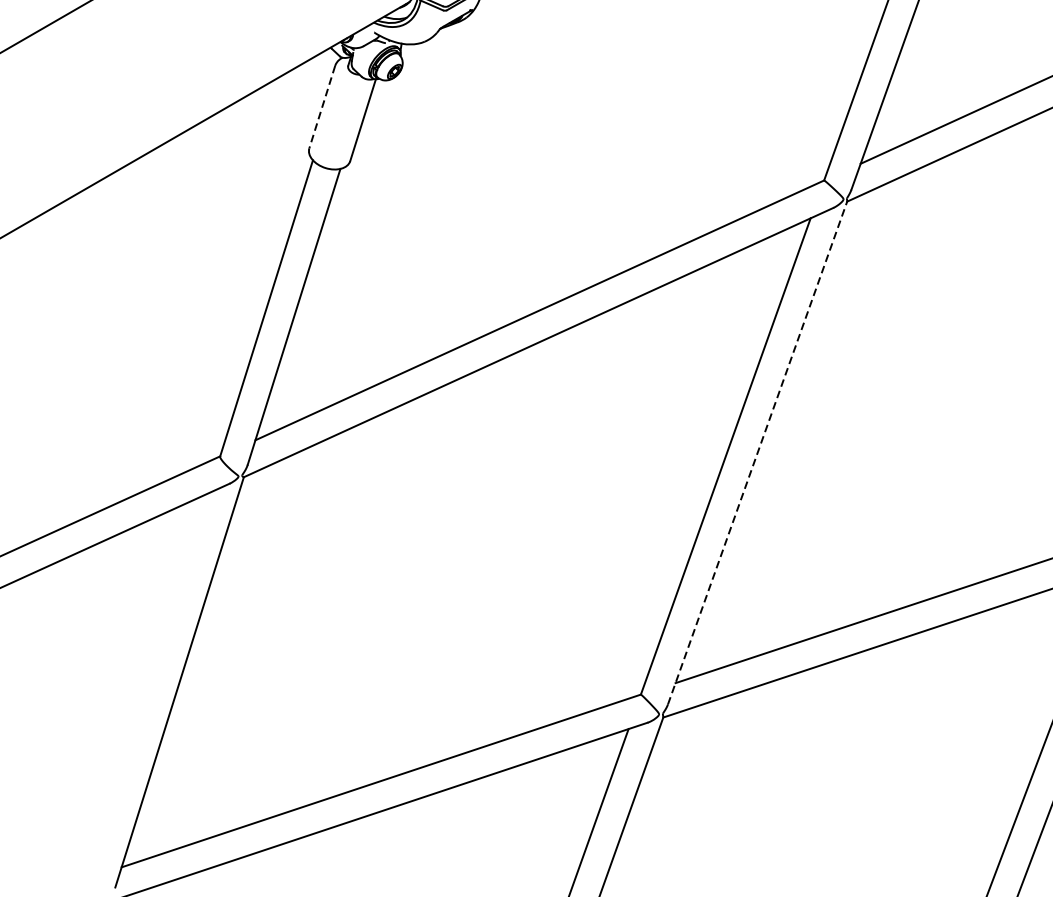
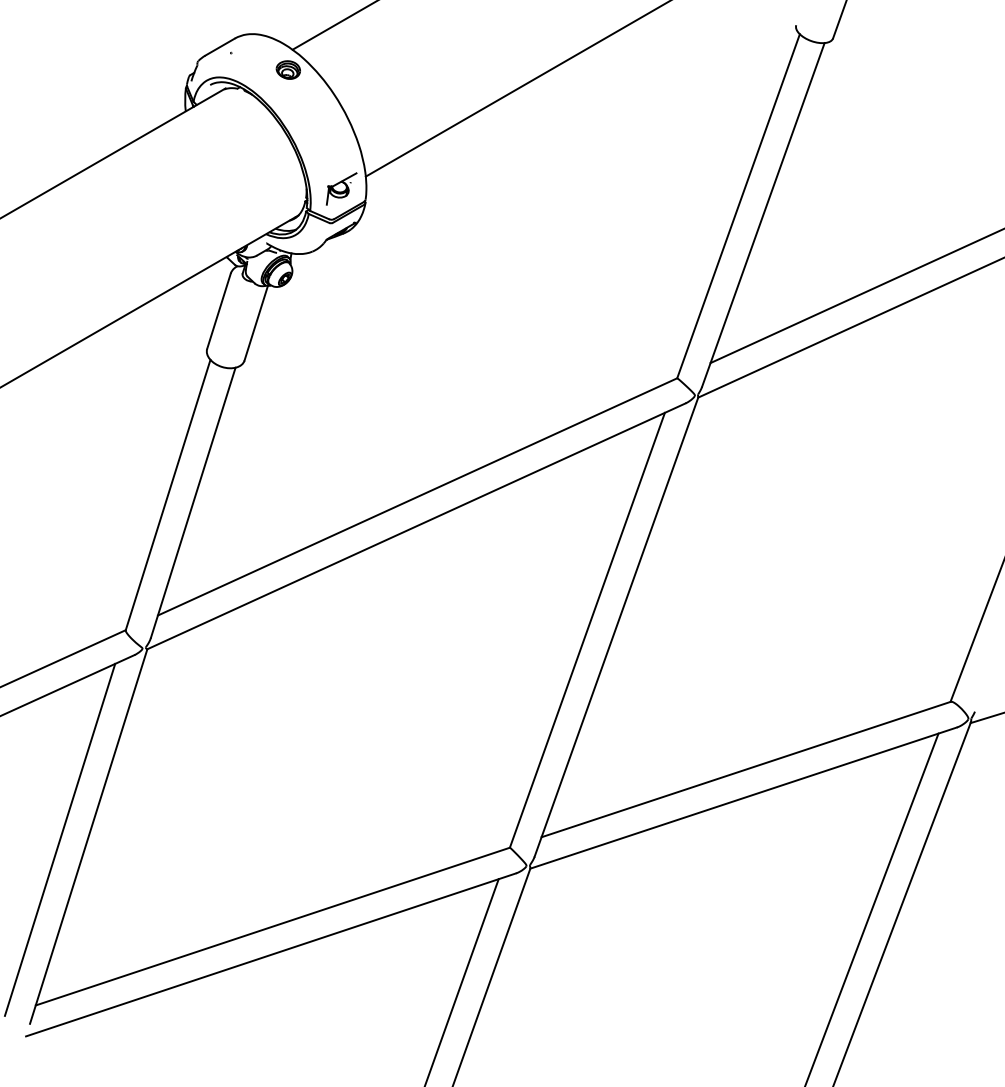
line: (321, 107) -> (218, 311), dashed -> solid
line: (757, 453) -> (616, 627), dashed -> solid
line: (147, 685) -> (59, 839), added

